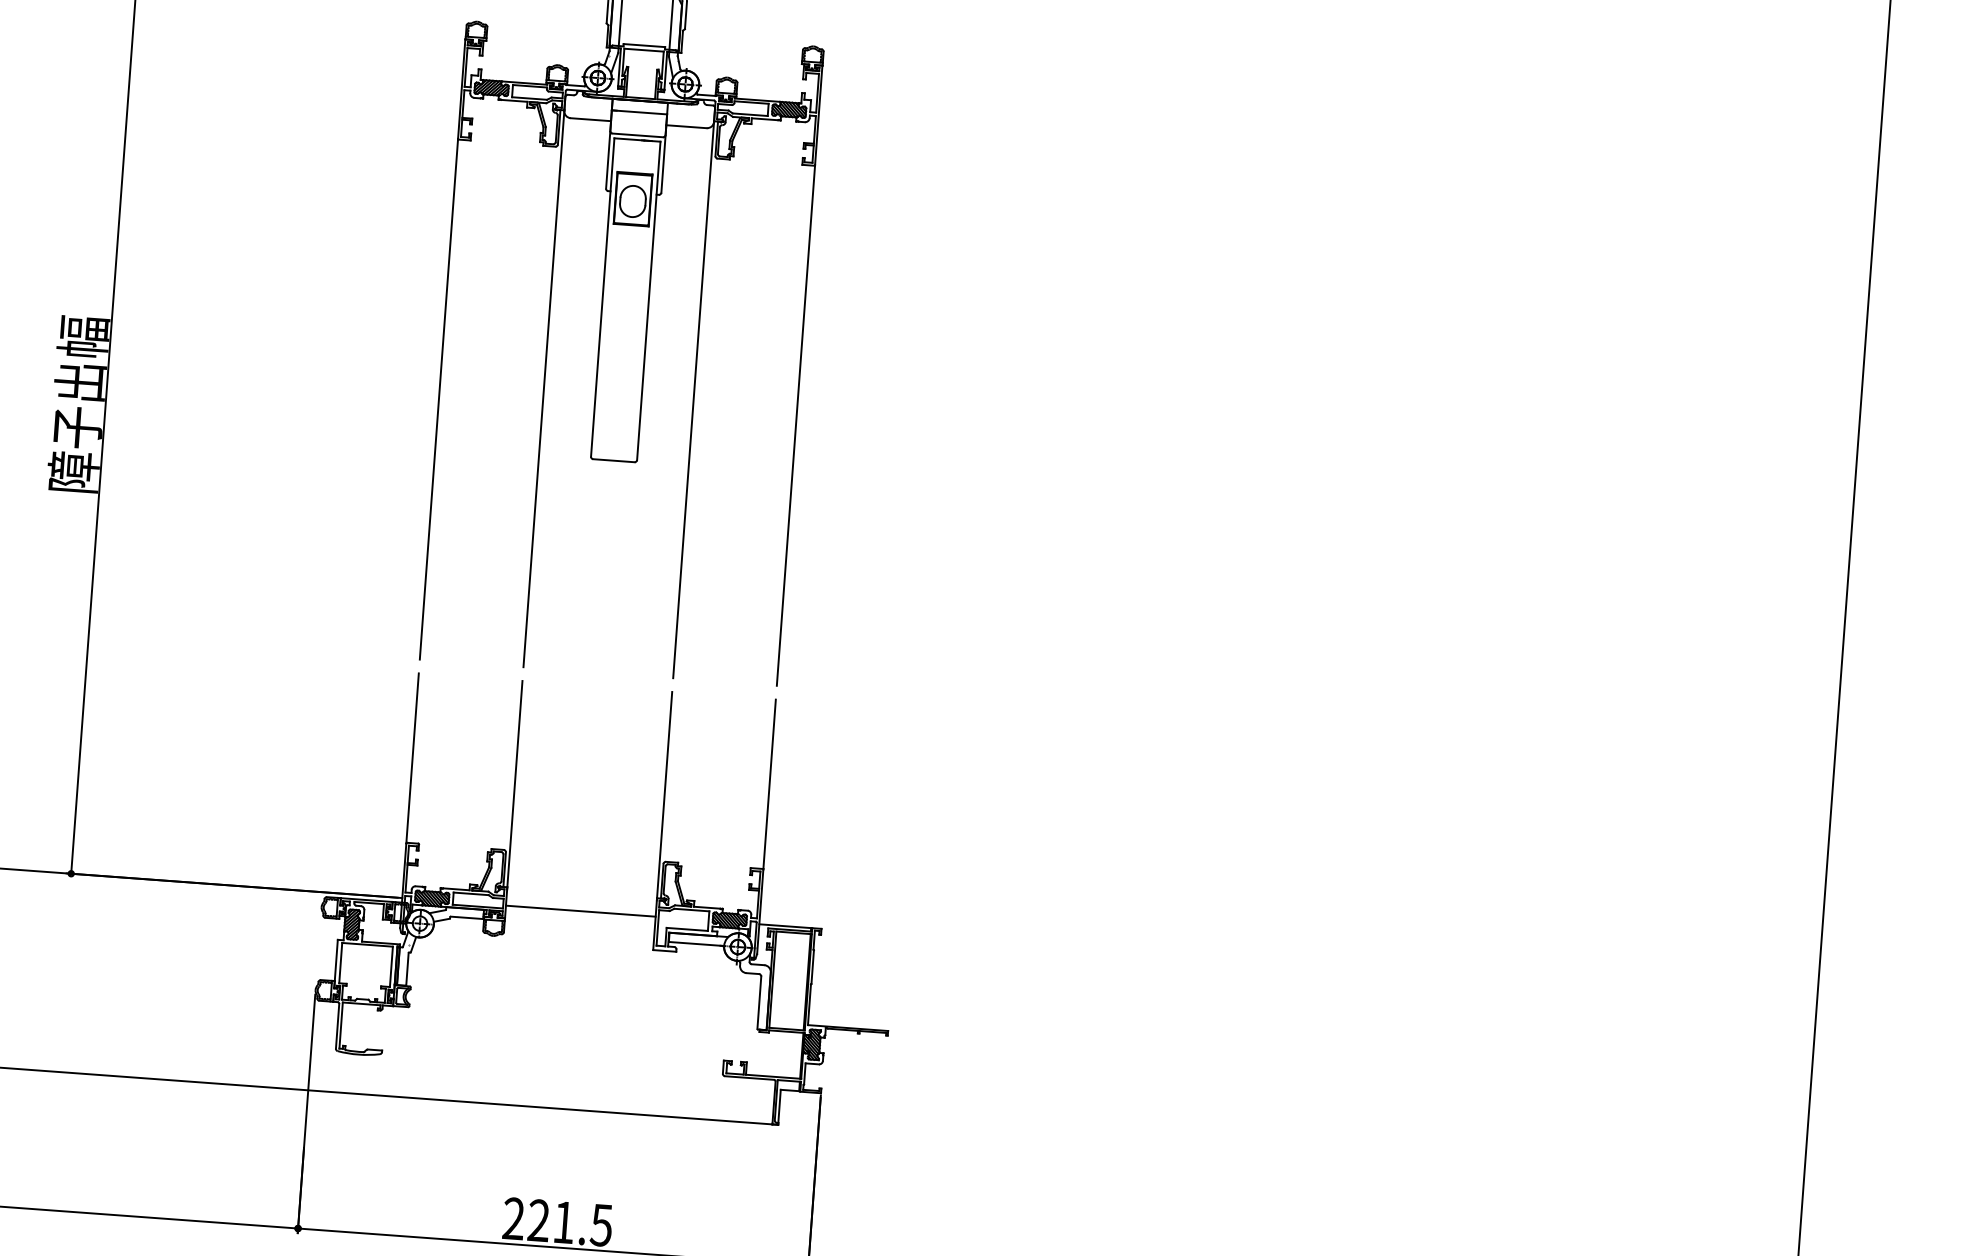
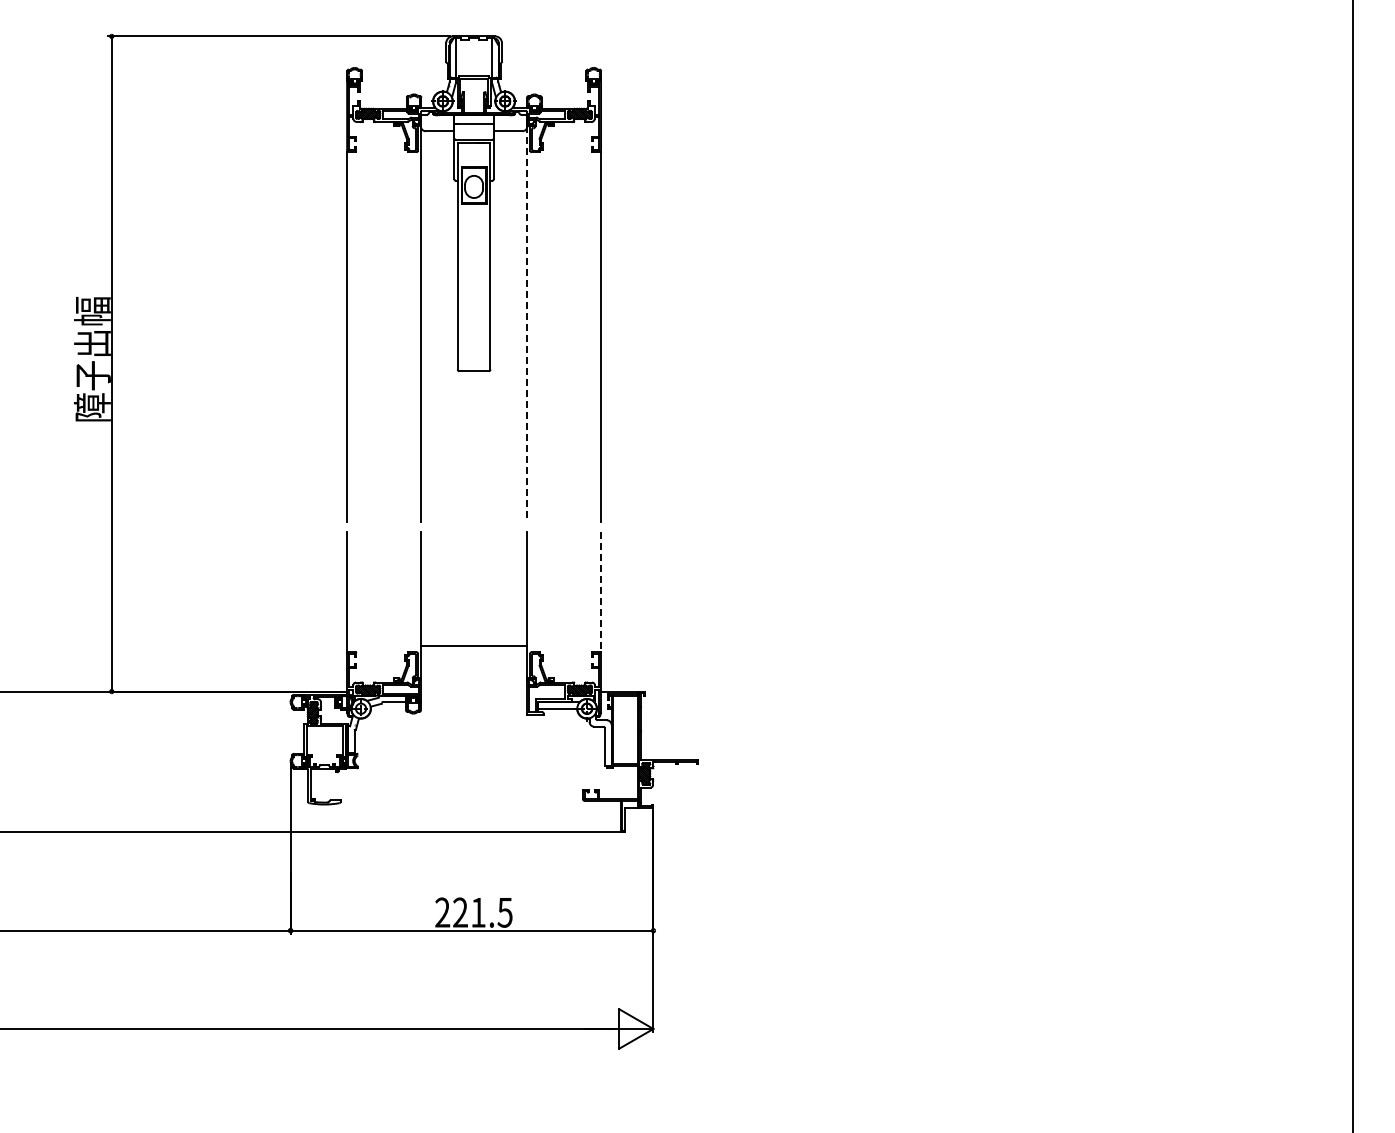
line: (693, 400) -> (527, 324), solid -> dashed
line: (770, 784) -> (601, 592), solid -> dashed
line: (579, 911) -> (473, 645), moved

